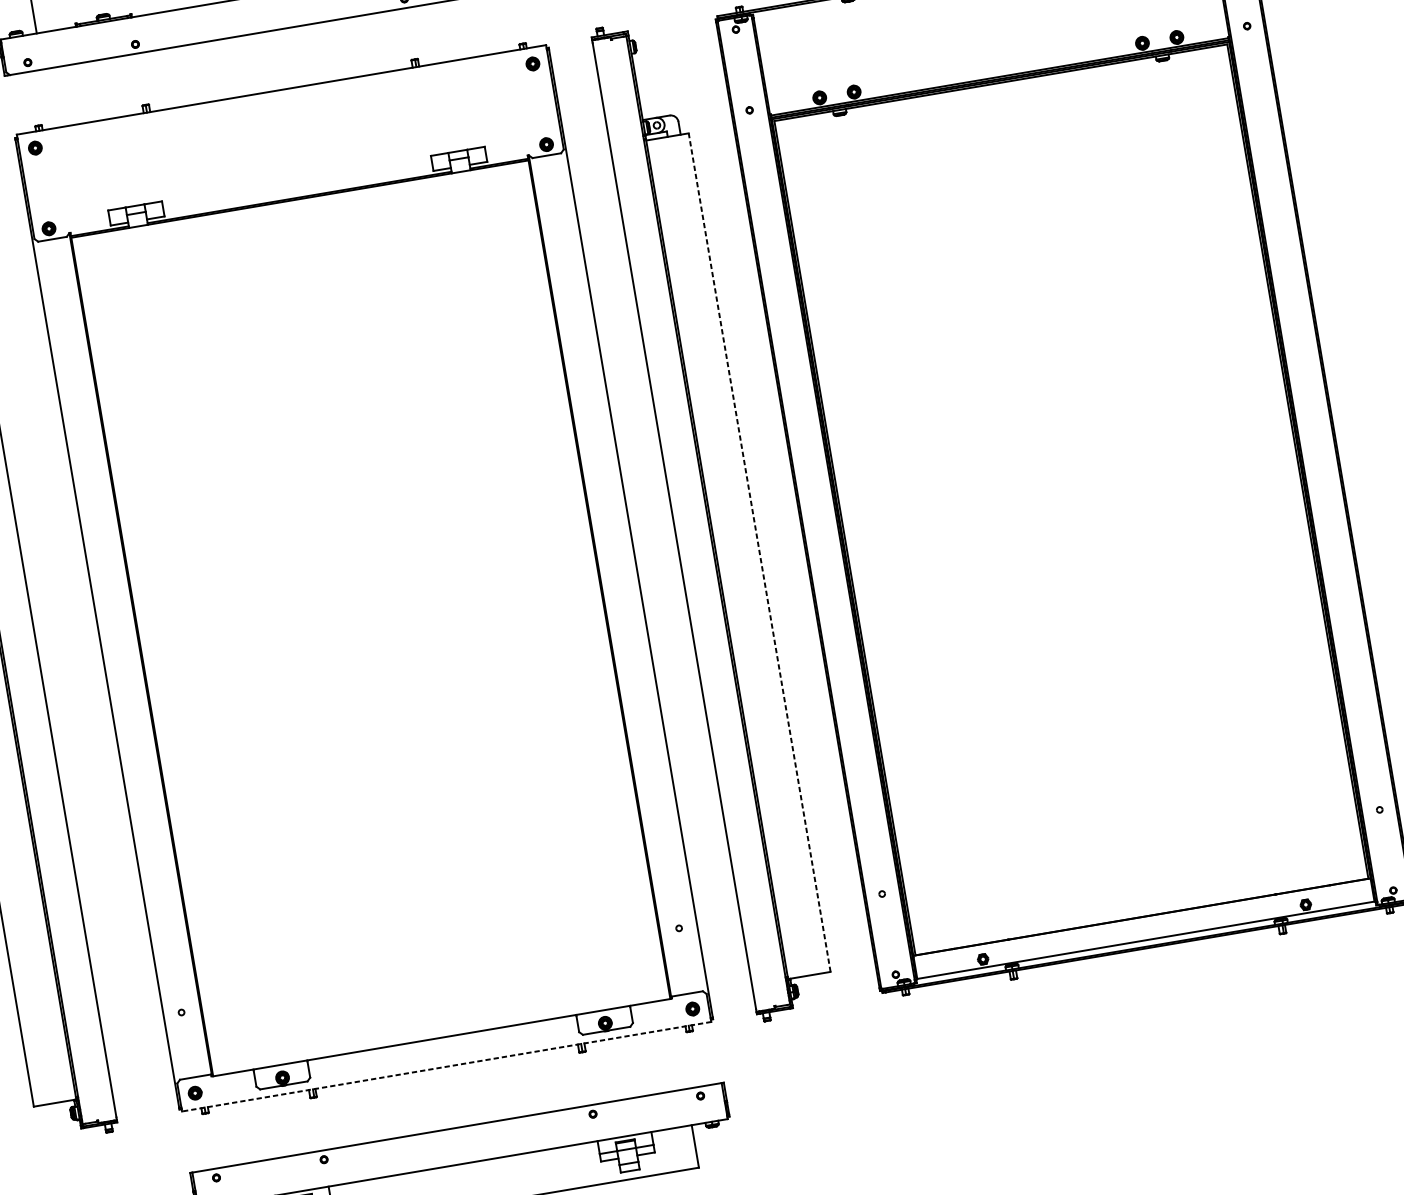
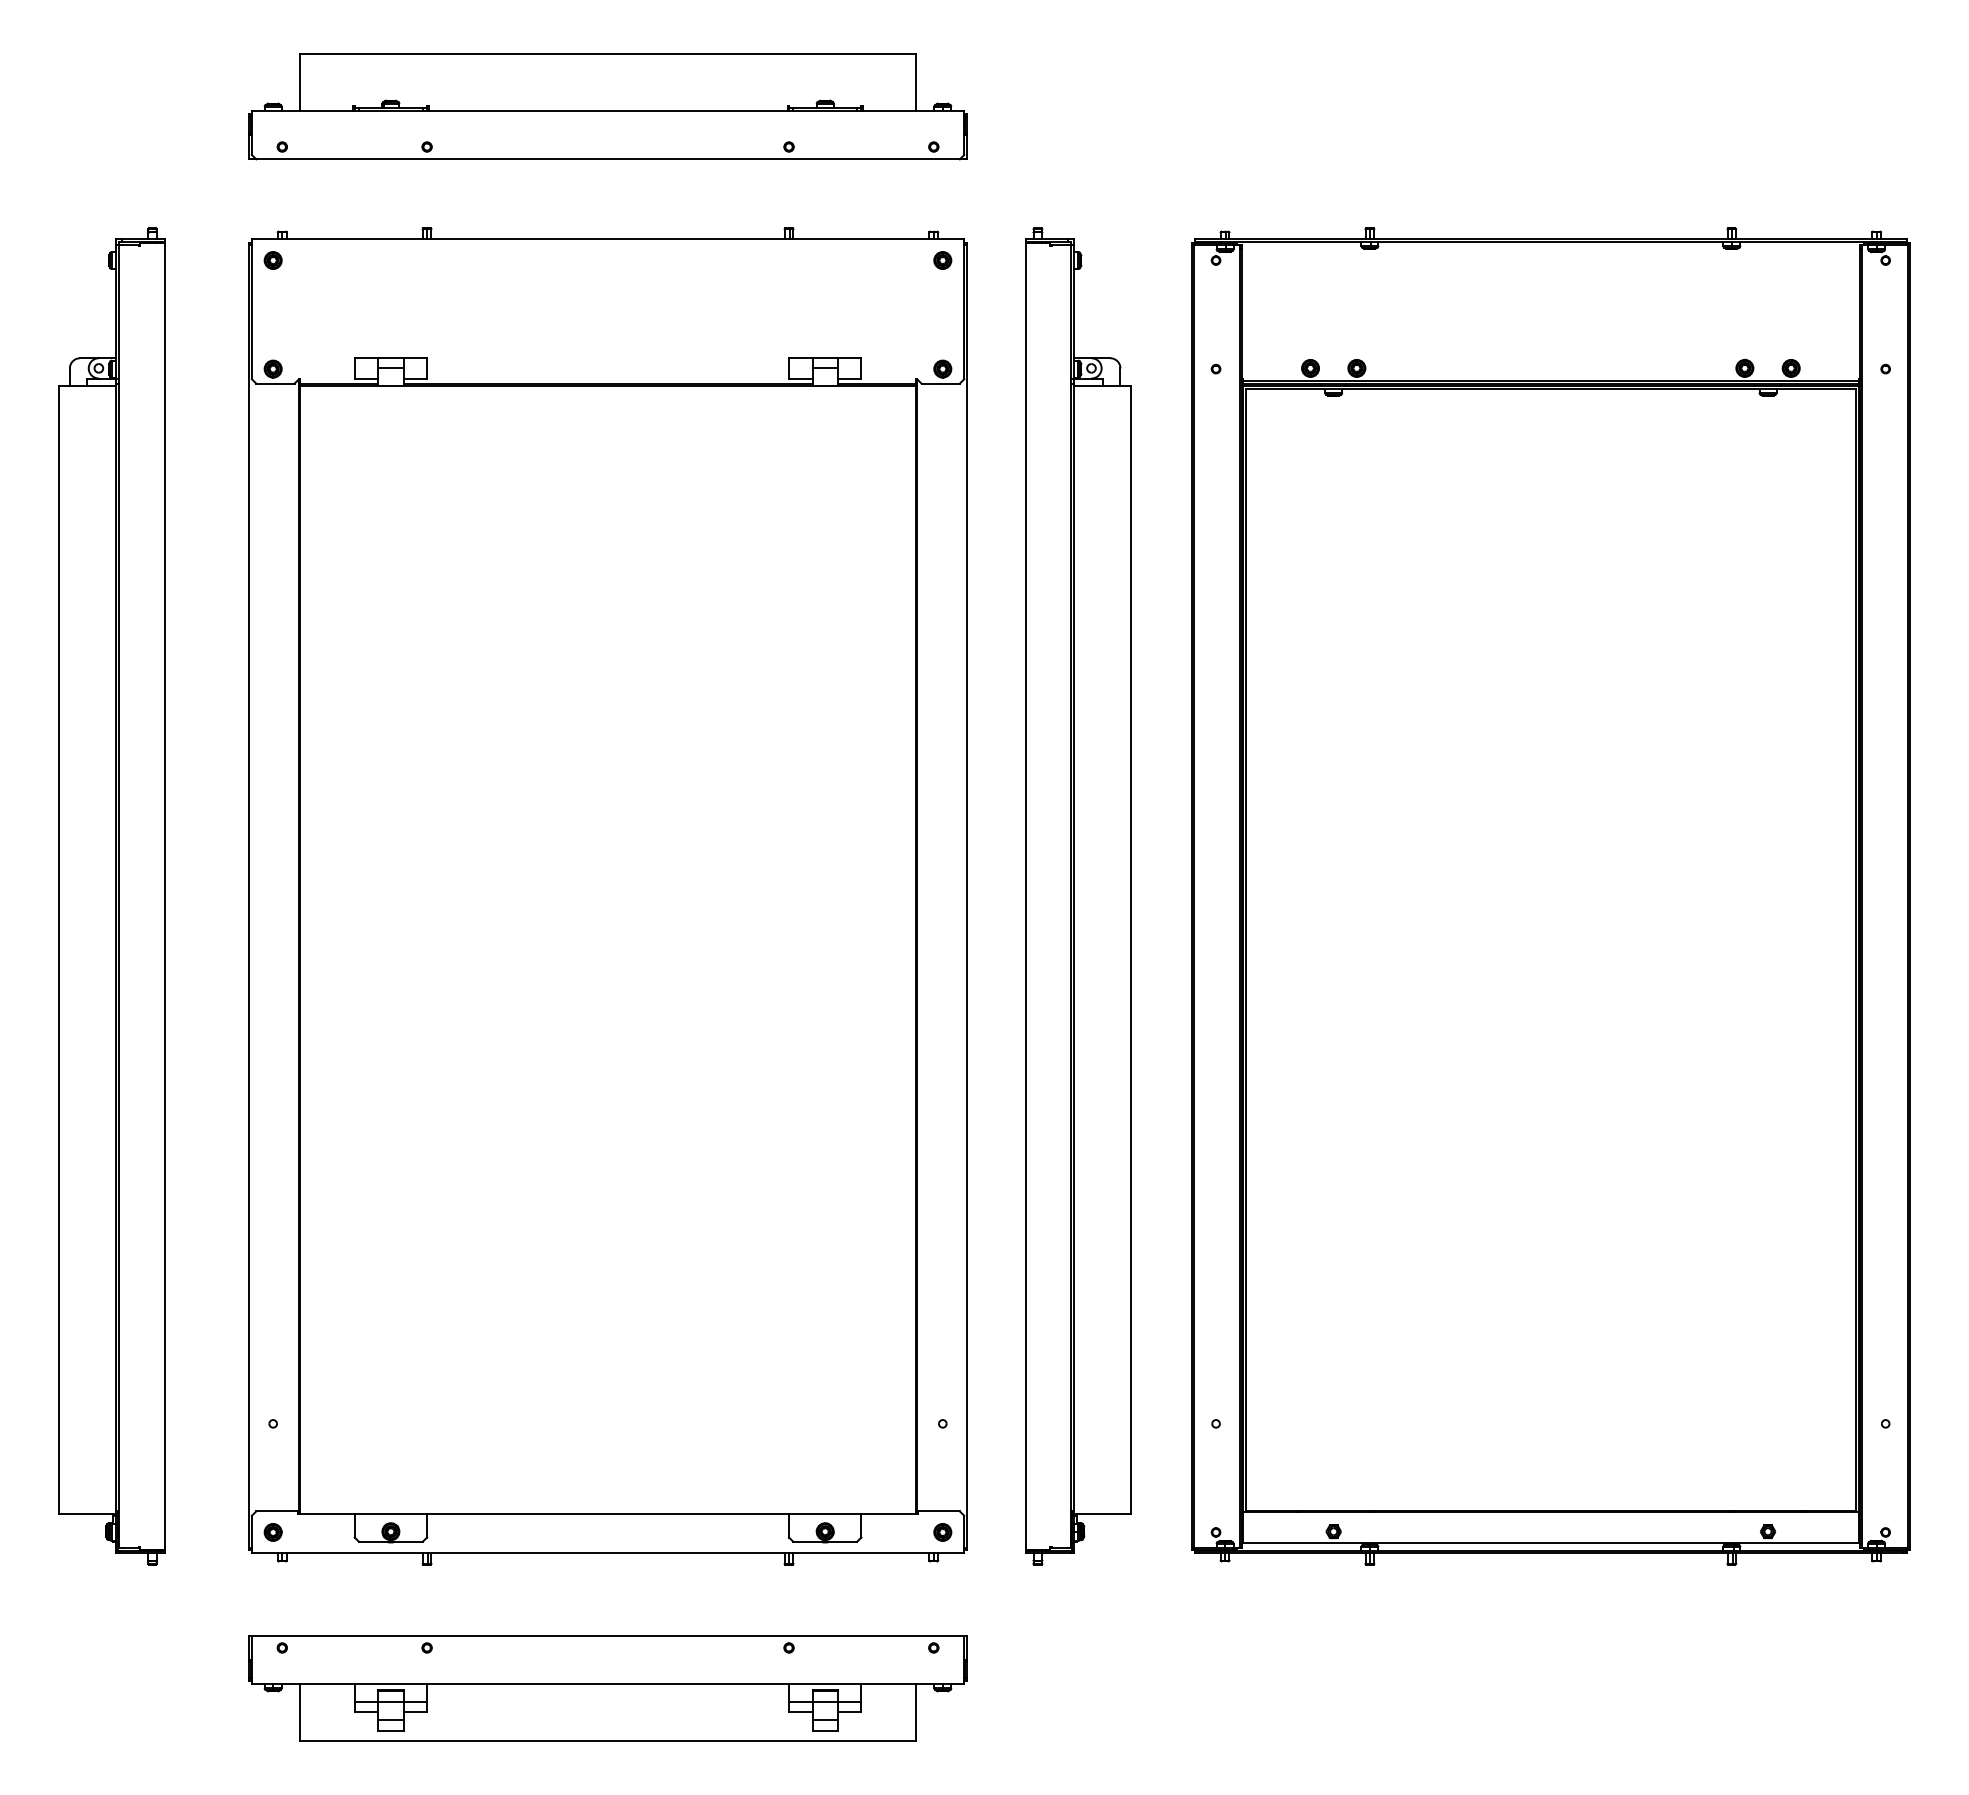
line: (759, 552) -> (1131, 949), dashed -> solid
line: (446, 1066) -> (607, 1553), dashed -> solid

